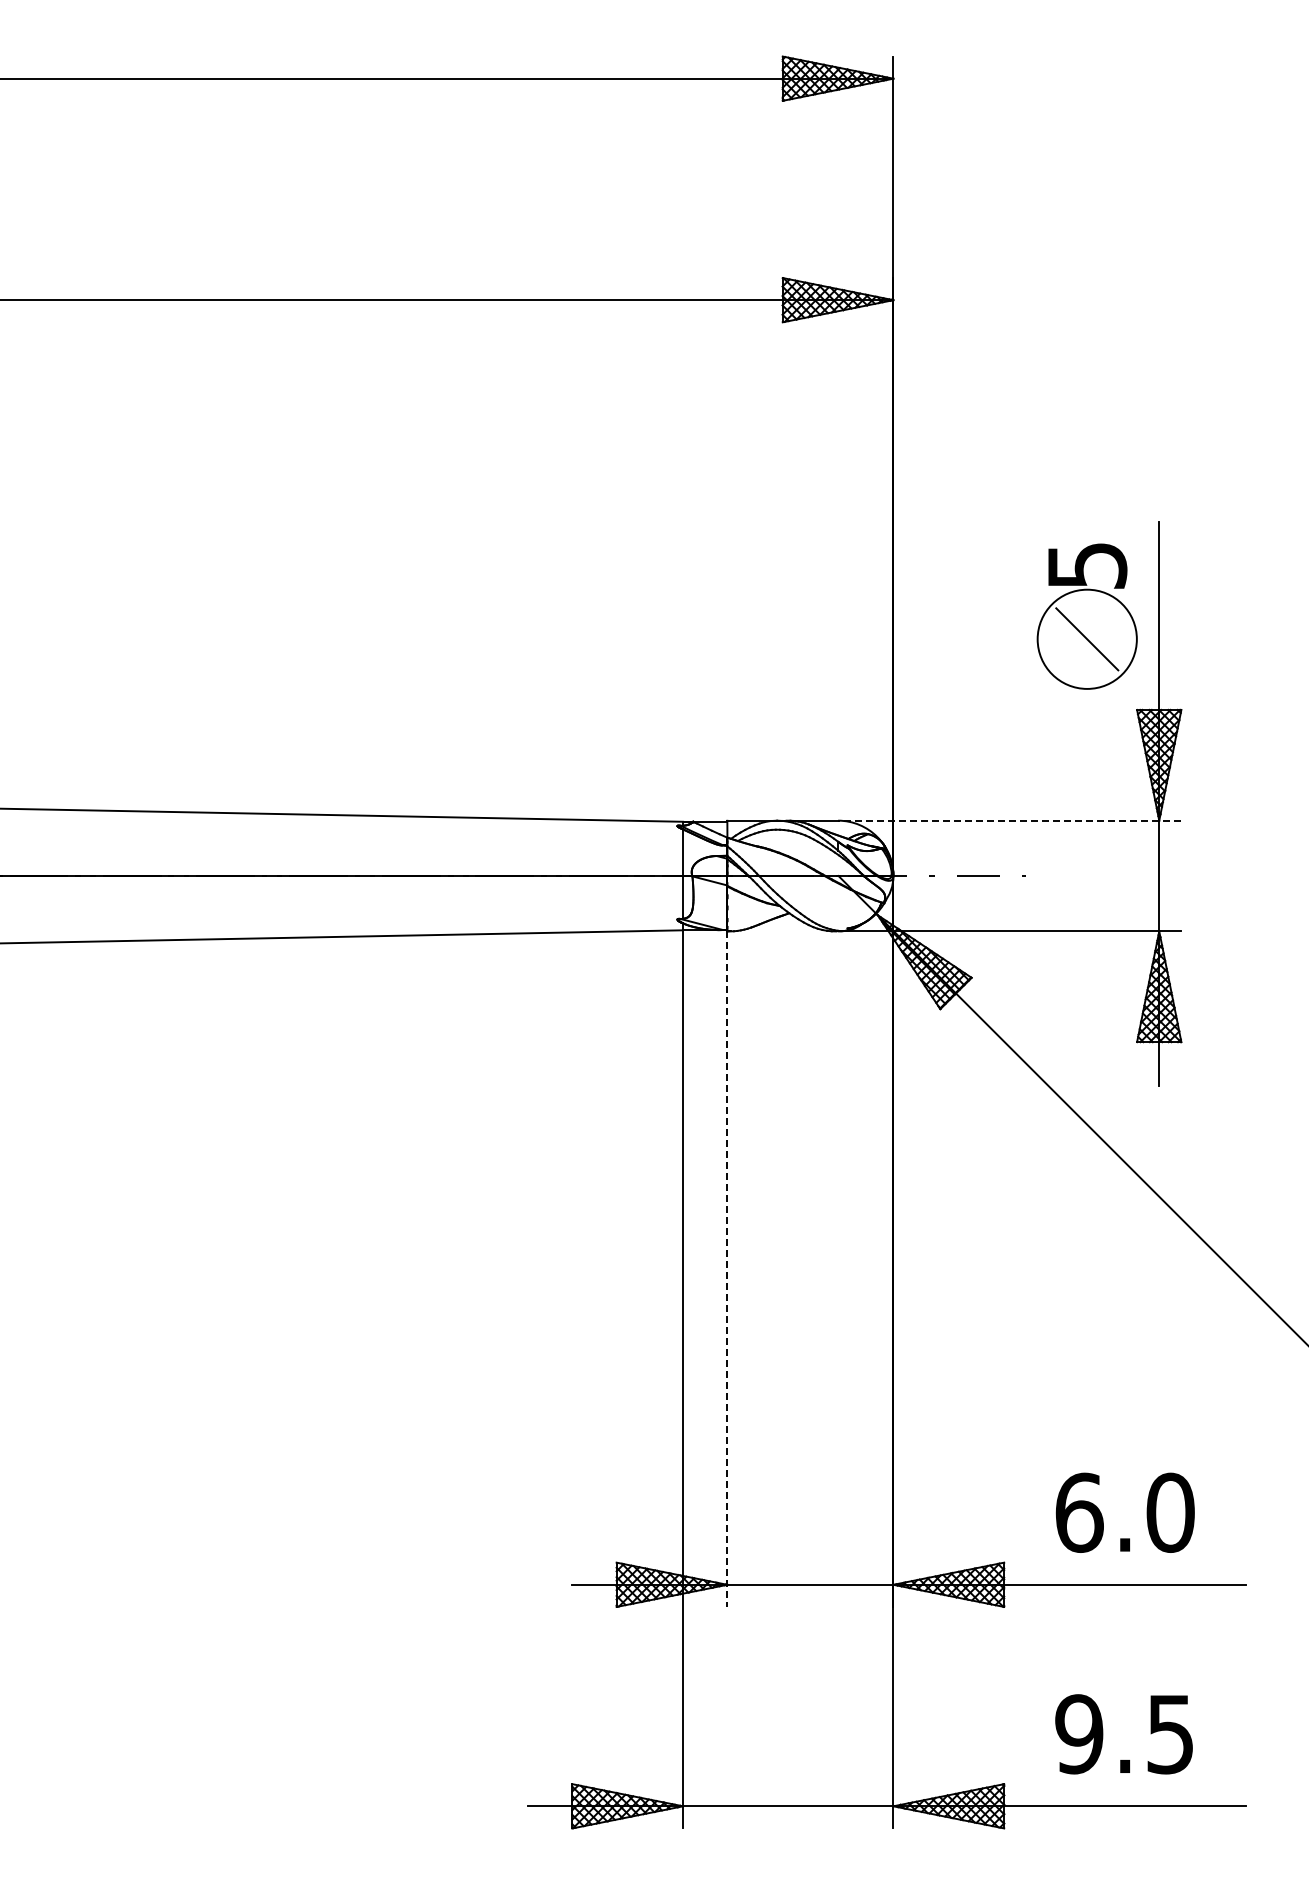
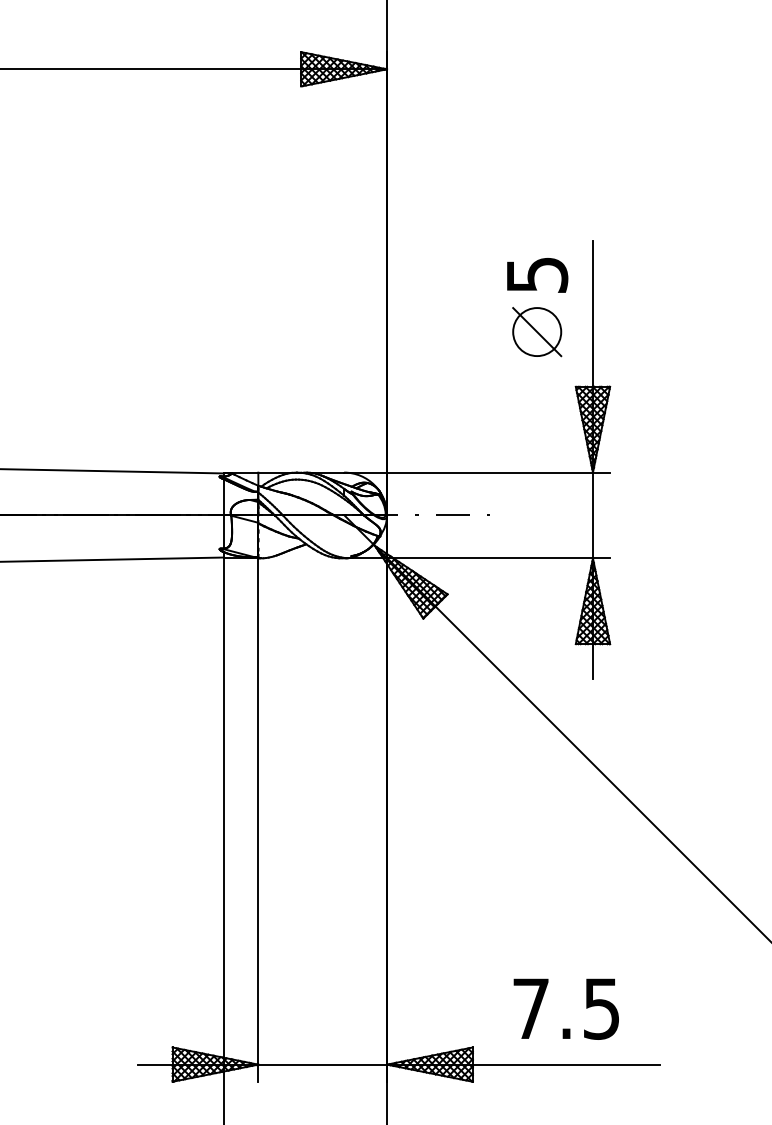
circle: (1087, 639) -> (537, 332), size x0.62
line: (1009, 820) -> (476, 472), dashed -> solid
line: (727, 1269) -> (258, 820), dashed -> solid
text: (1124, 1512) -> (566, 1008), 6.0 -> 7.5

